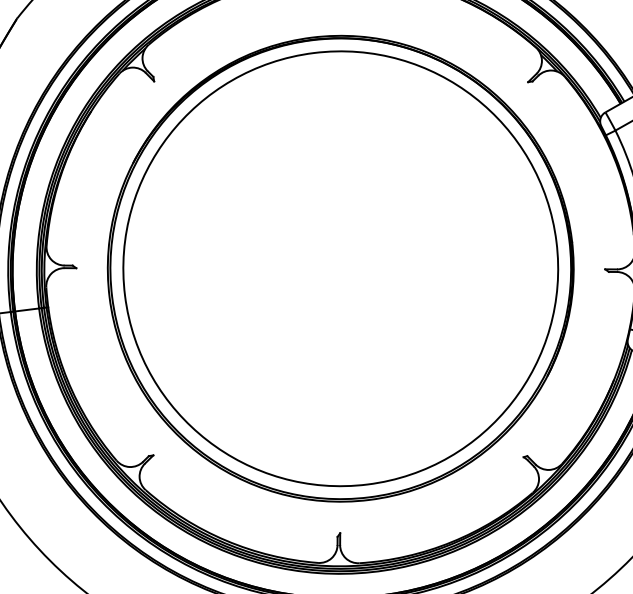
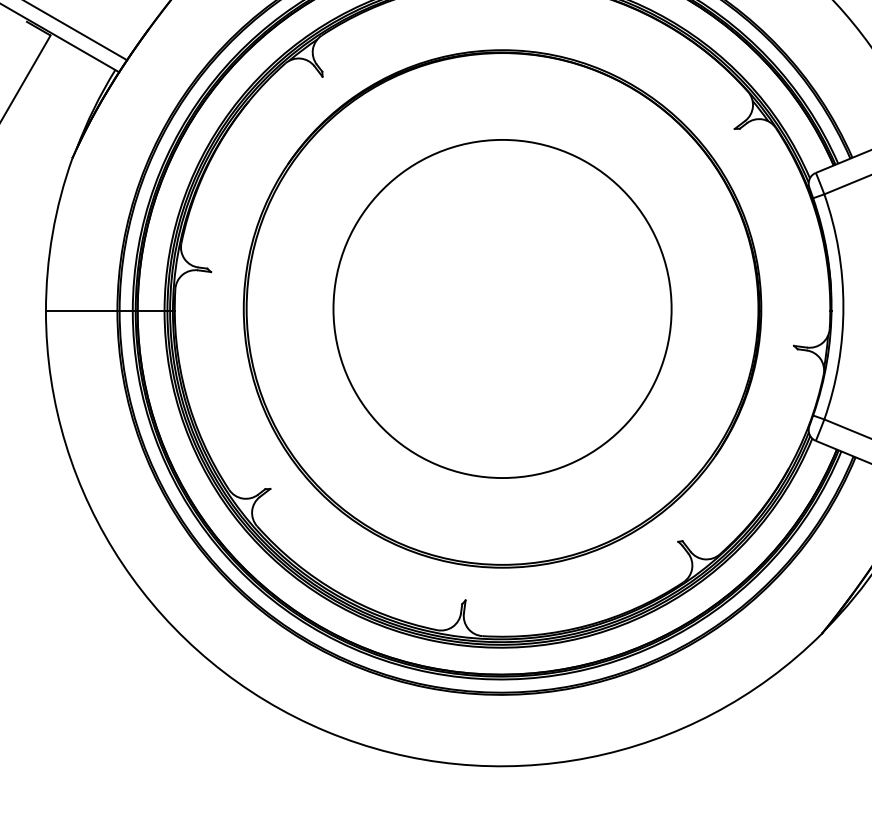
circle: (340, 268) -> (502, 308), size x0.7

